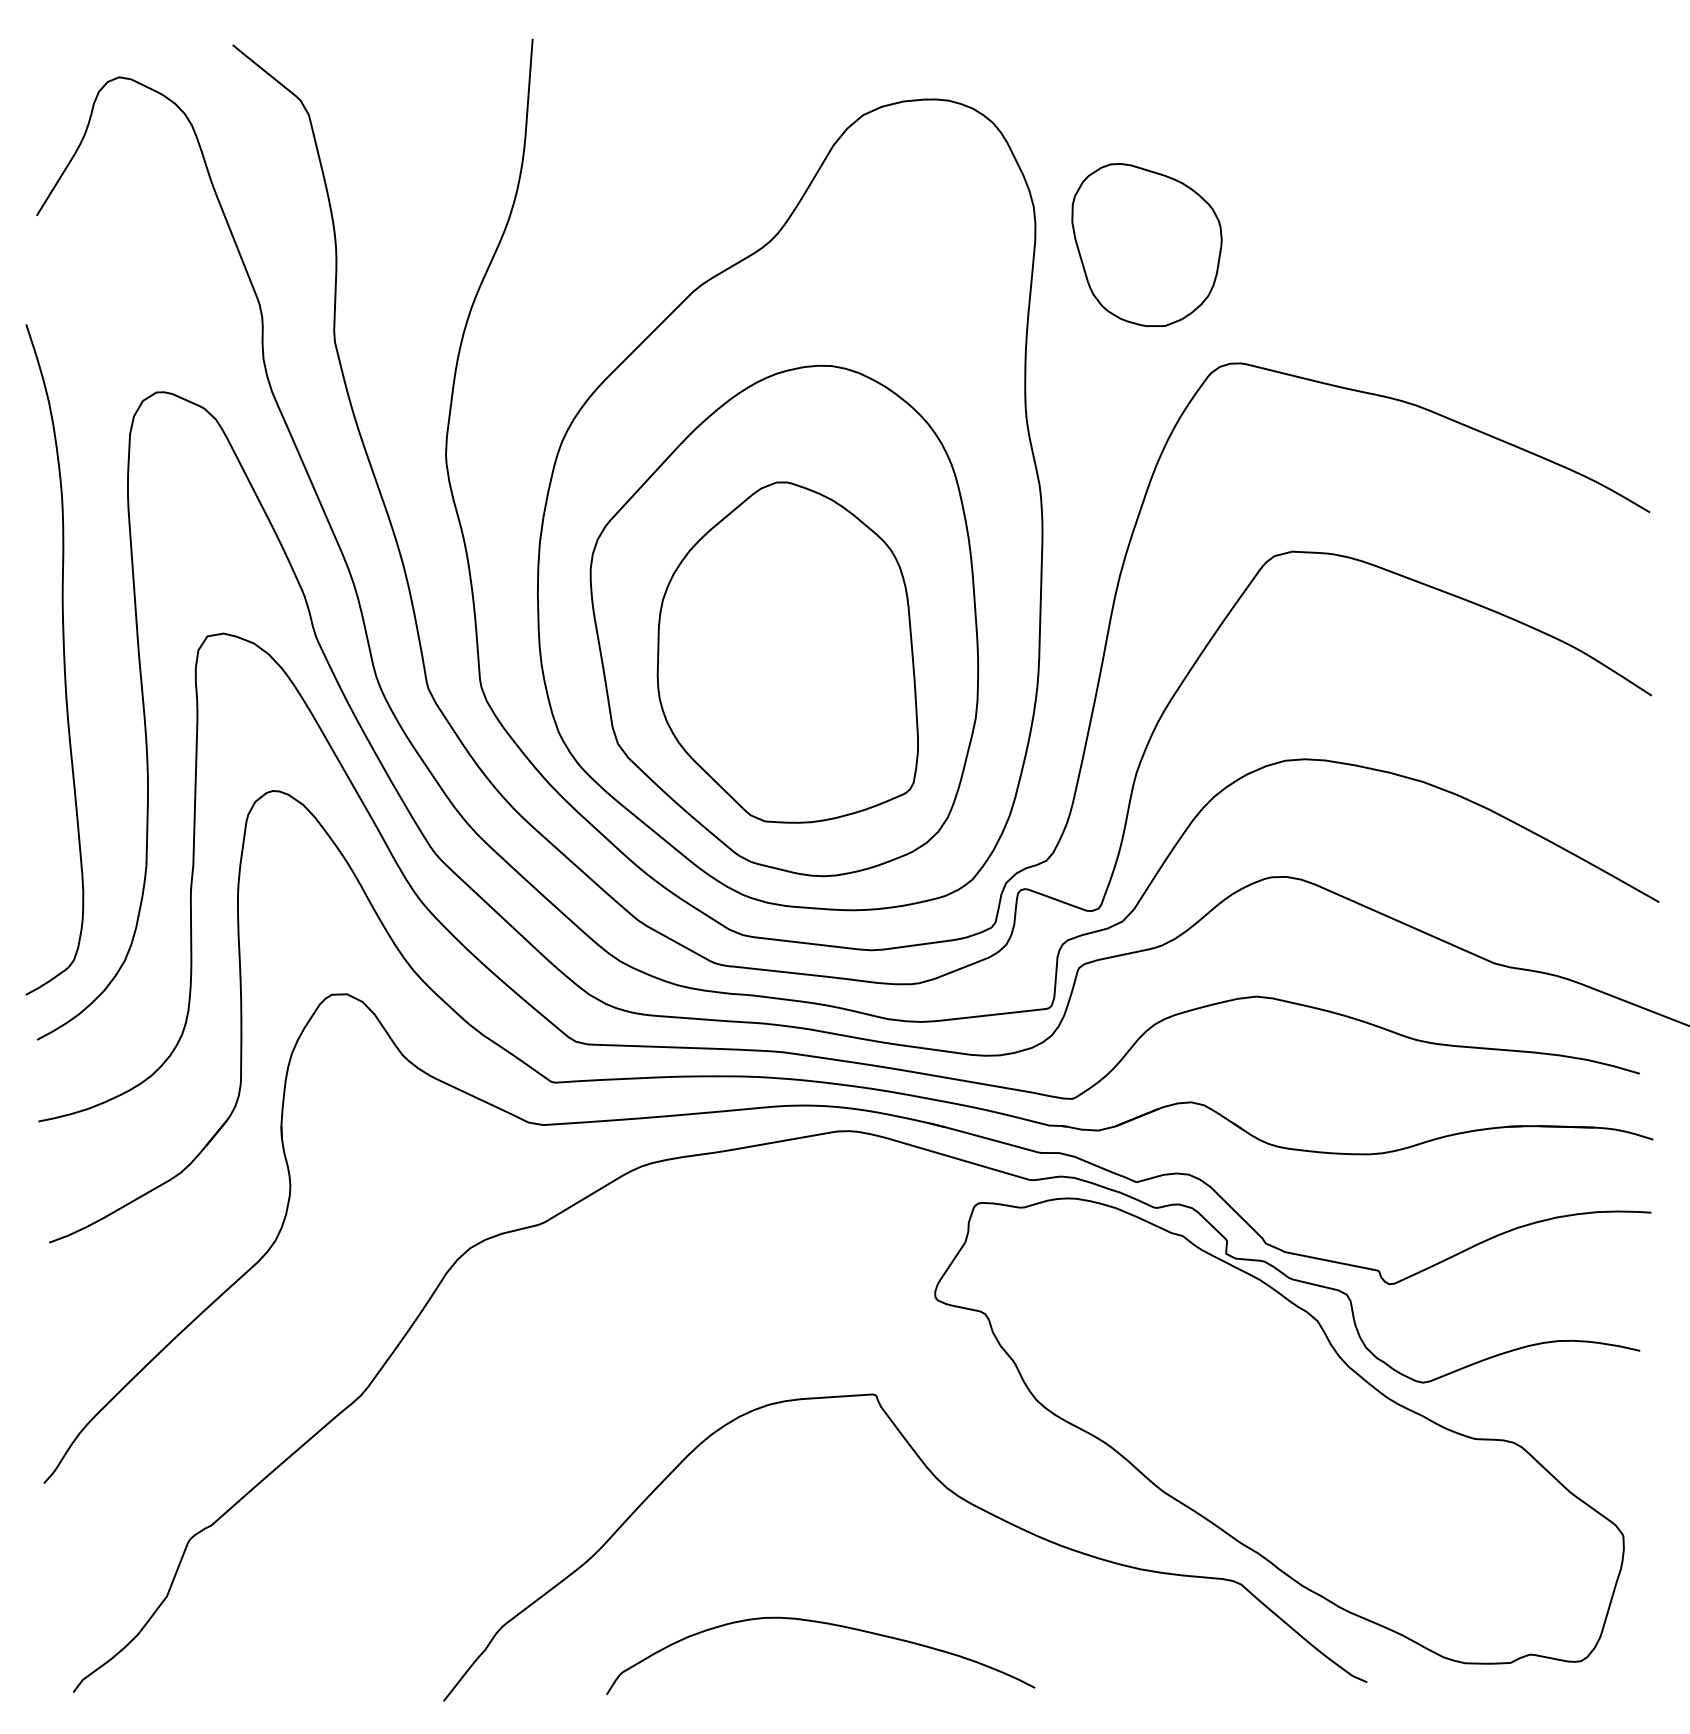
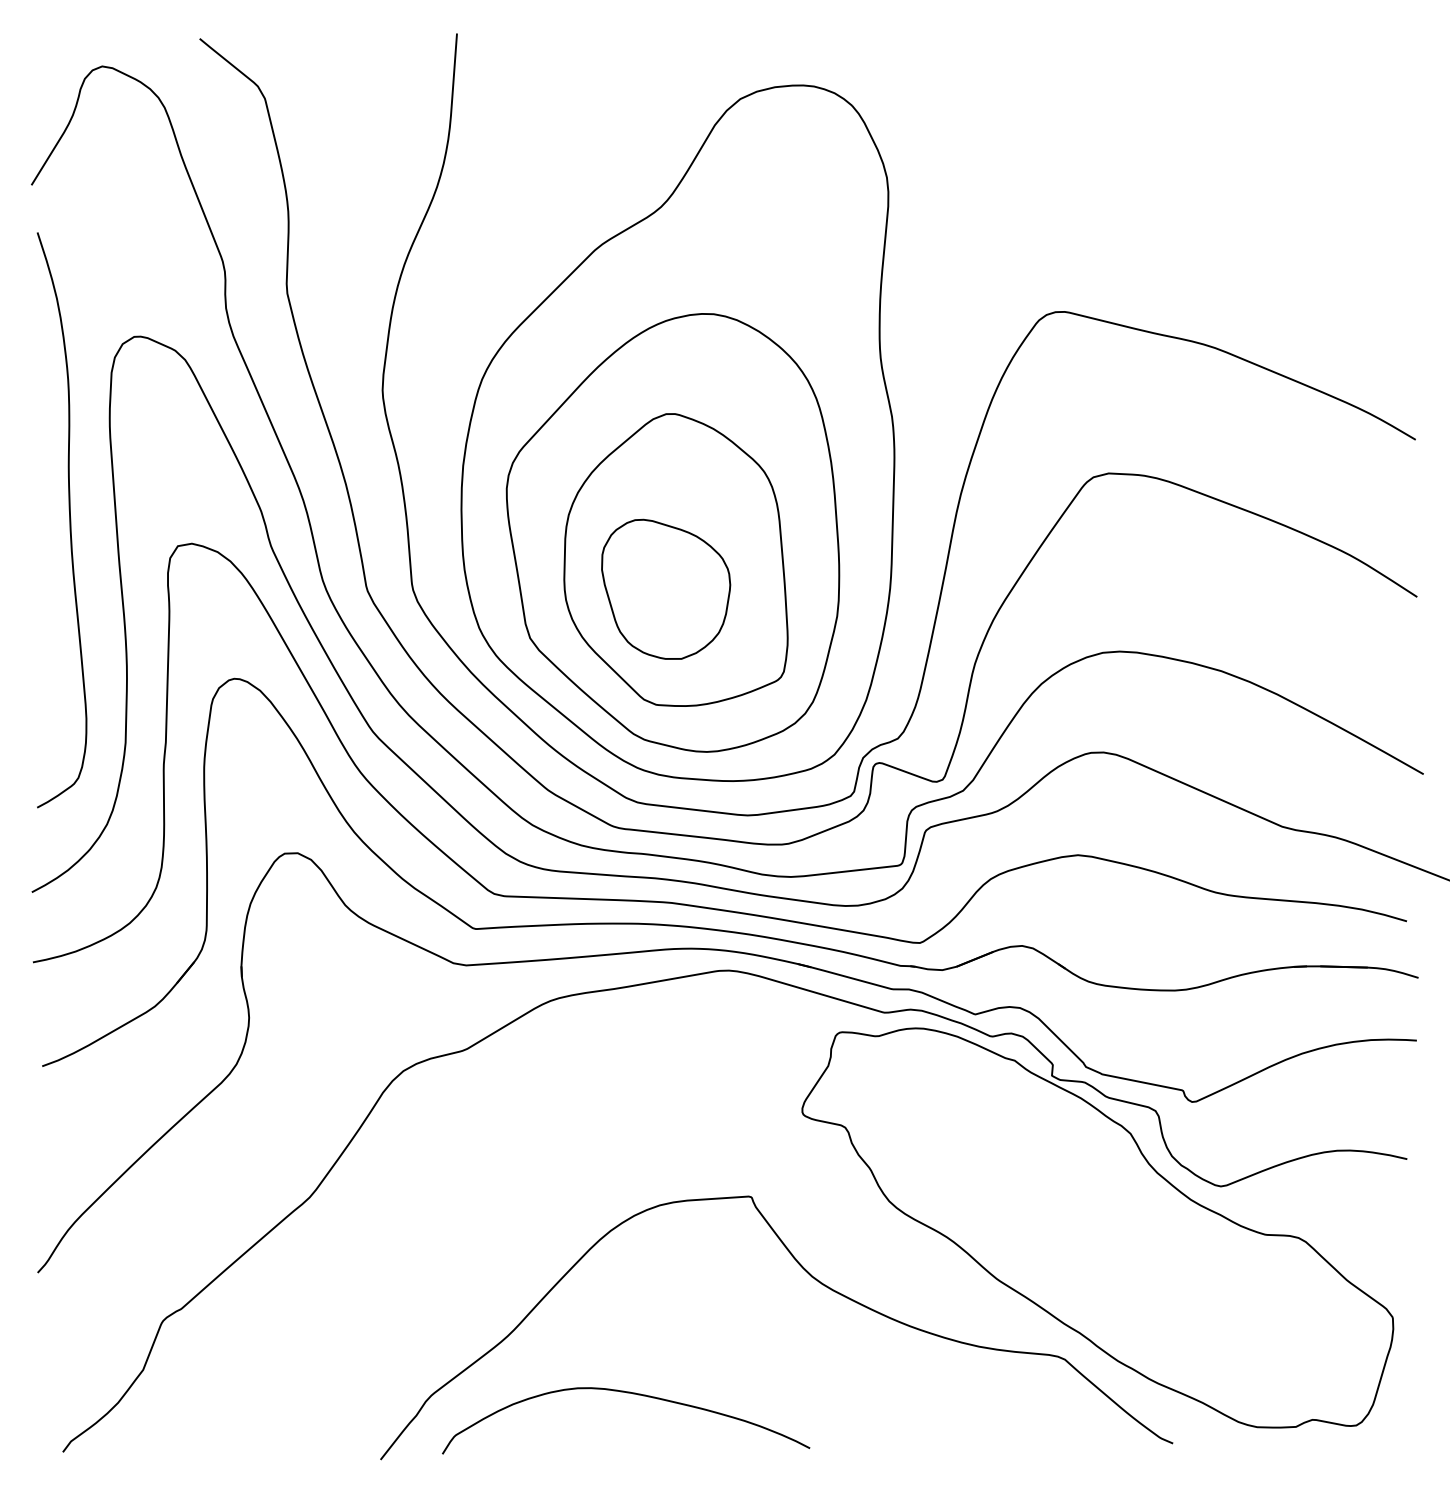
part: (1147, 244) -> (666, 588), moved
curve: (63, 660) -> (69, 520), moved
curve: (829, 1625) -> (633, 1394), moved

